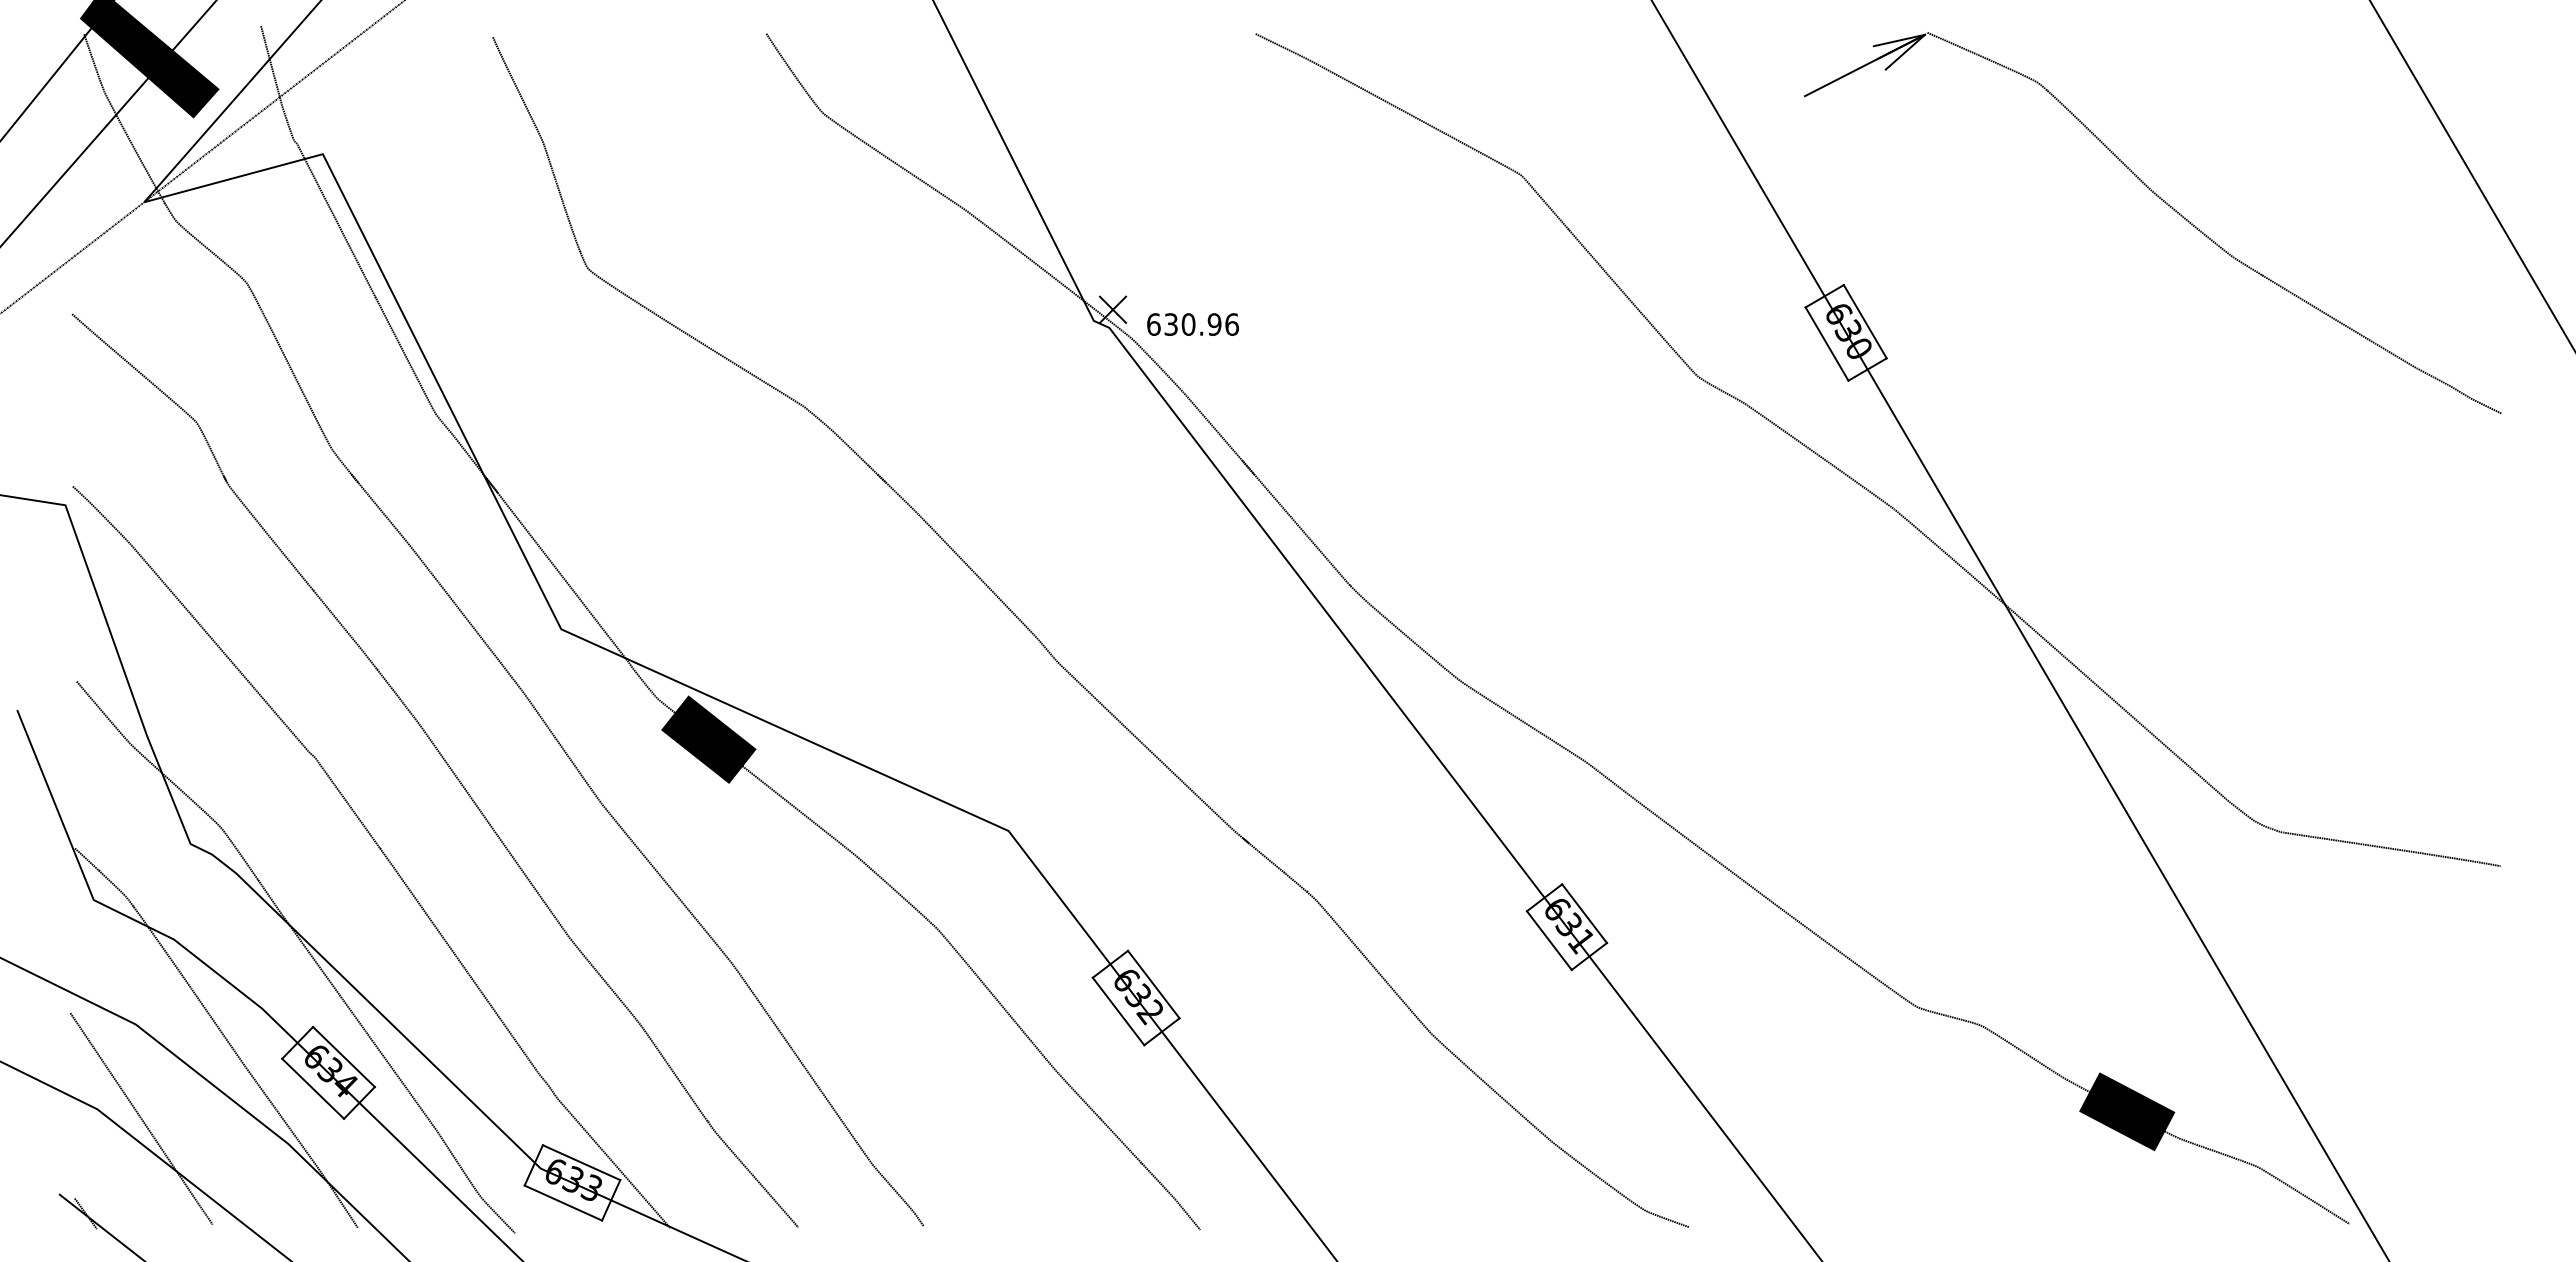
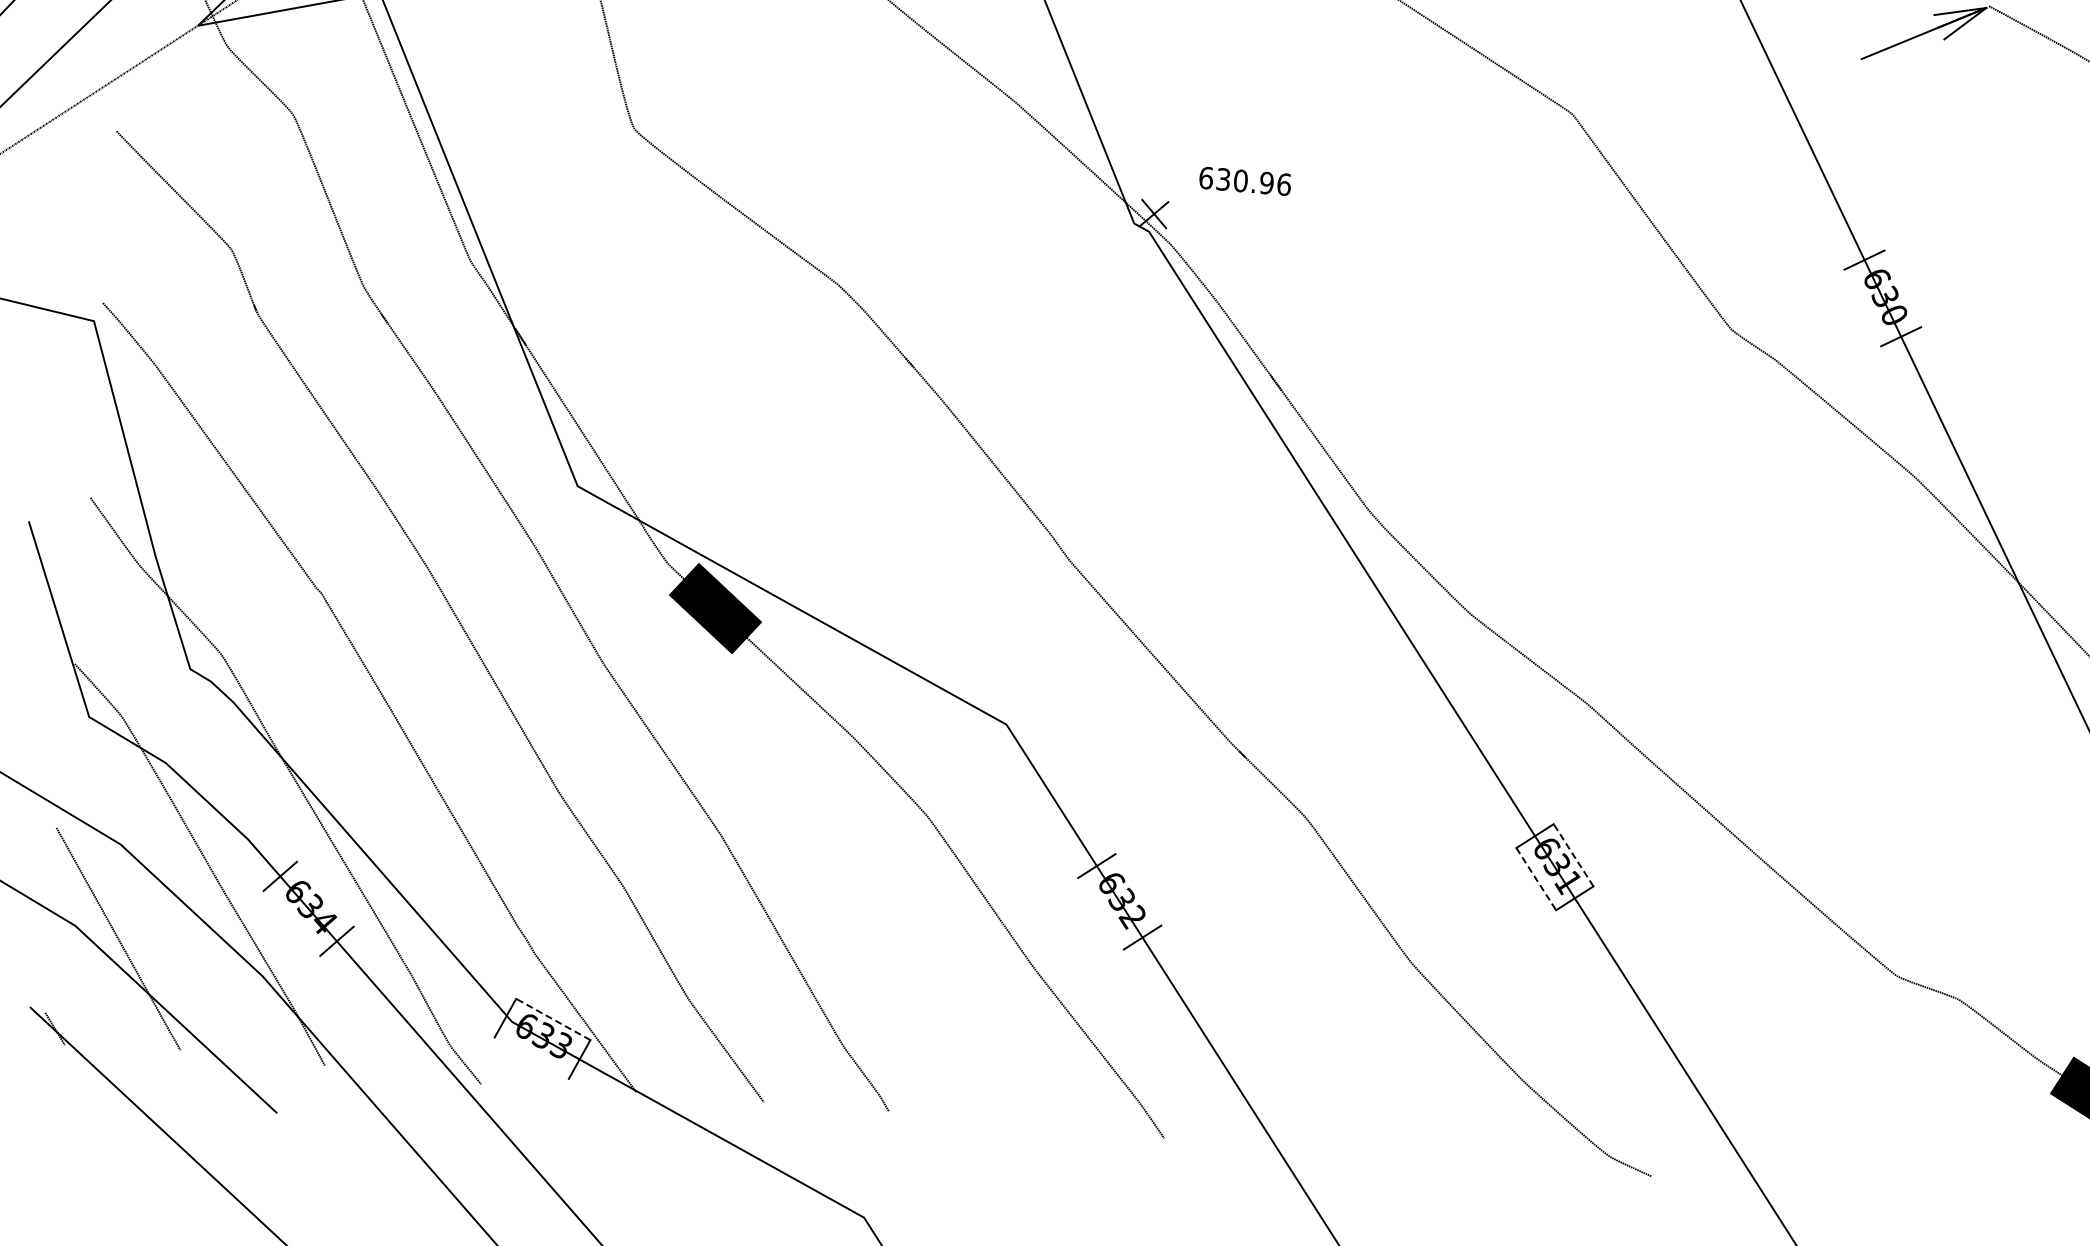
line: (1864, 321) -> (1902, 288), removed
text: (1192, 324) -> (1244, 181), moved
line: (1826, 343) -> (1862, 307), removed
line: (1584, 913) -> (1573, 855), solid -> dashed
line: (1549, 940) -> (1536, 879), solid -> dashed
line: (1153, 984) -> (1138, 889), removed
line: (1118, 1011) -> (1100, 913), removed
line: (343, 1057) -> (324, 894), removed
line: (313, 1088) -> (292, 923), removed
line: (581, 1162) -> (553, 1019), solid -> dashed
line: (563, 1202) -> (531, 1057), removed

